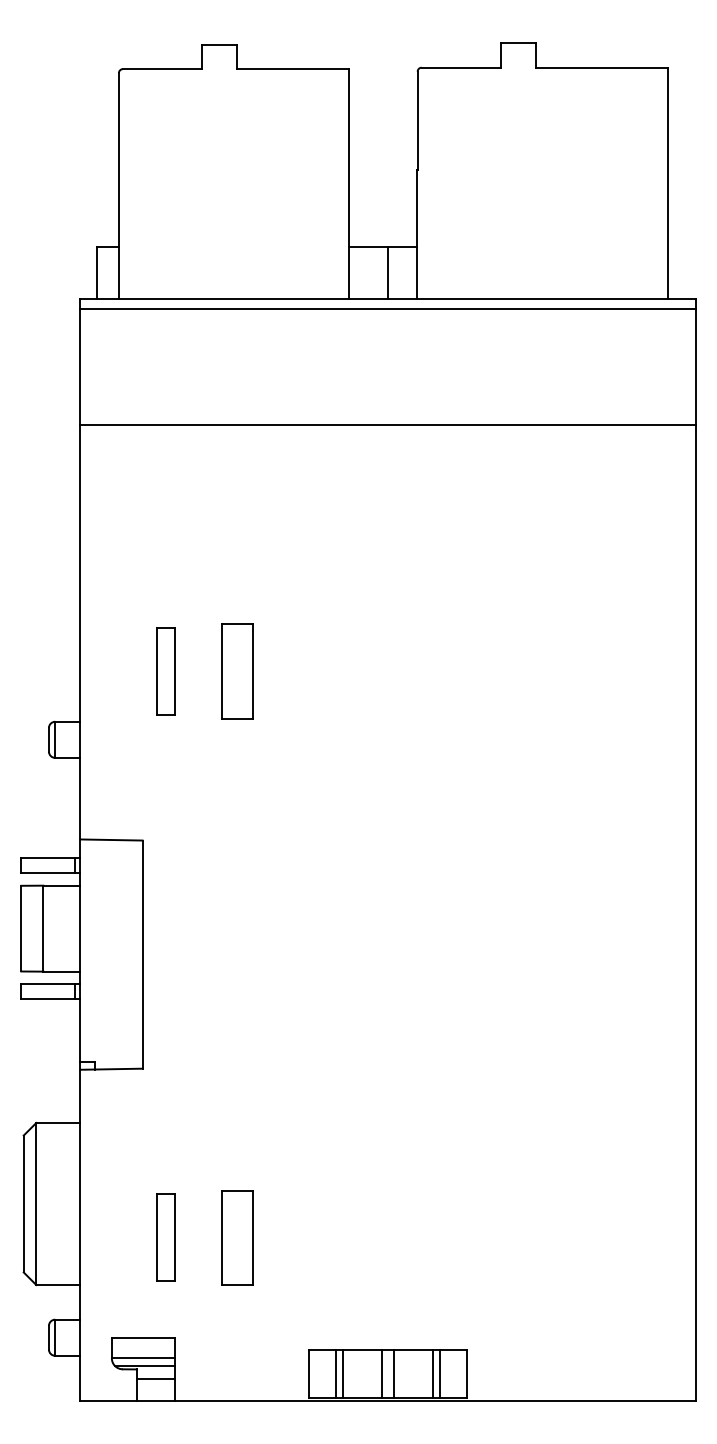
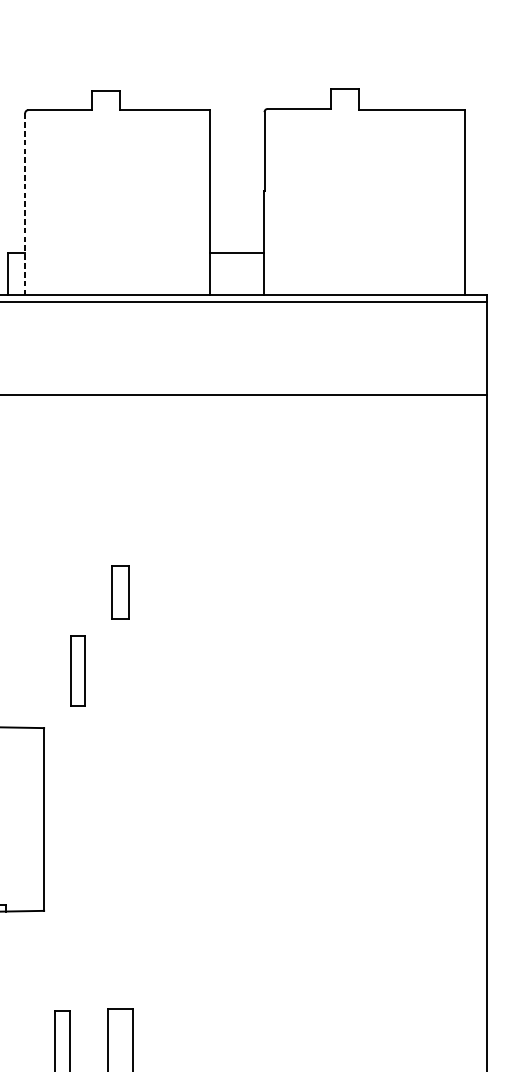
line: (118, 186) -> (24, 204), solid -> dashed
line: (388, 273) -> (241, 273), removed
part: (165, 671) -> (77, 671), moved
part: (237, 671) -> (120, 592), size x0.7

